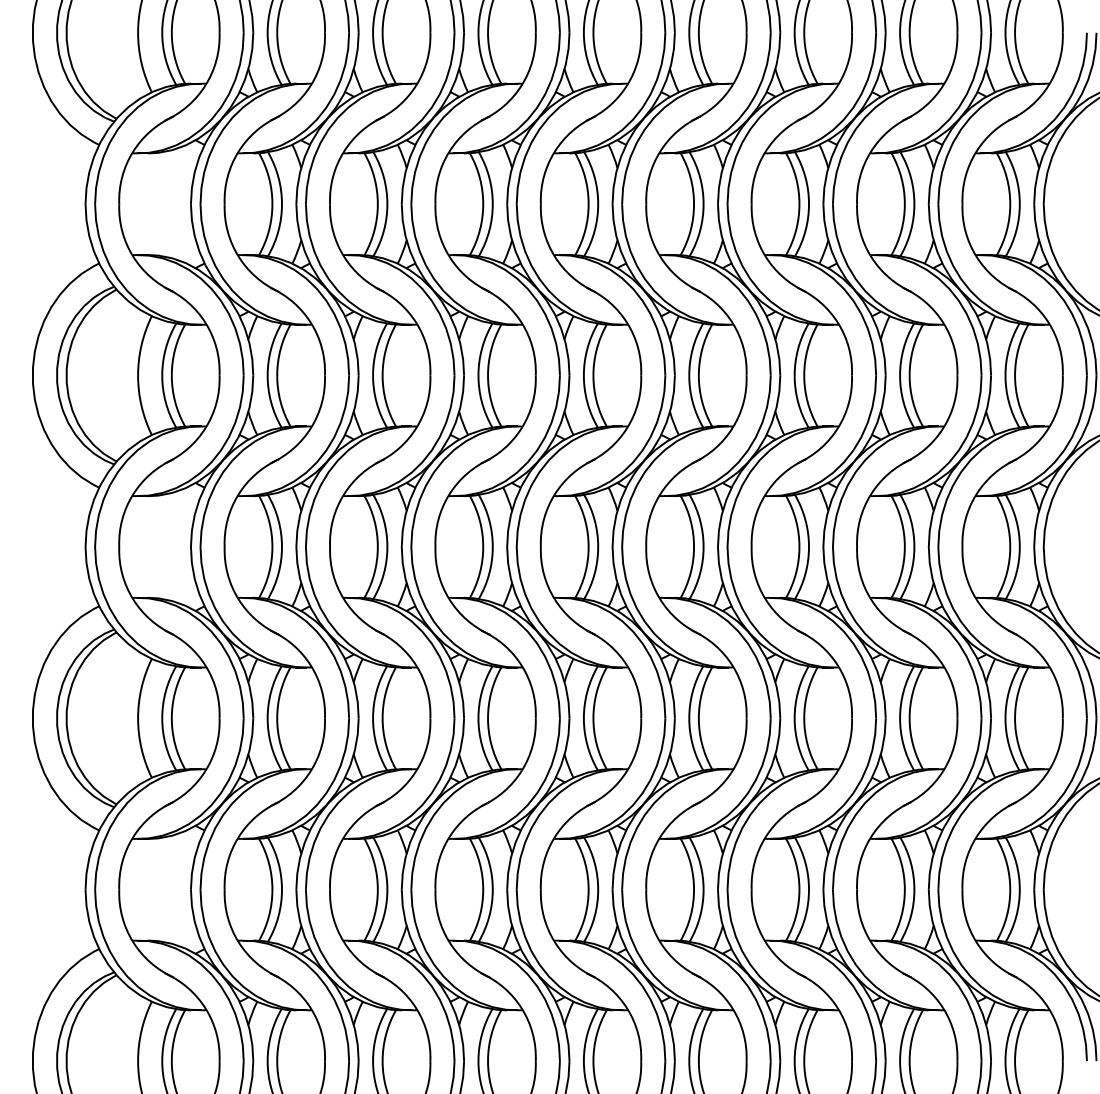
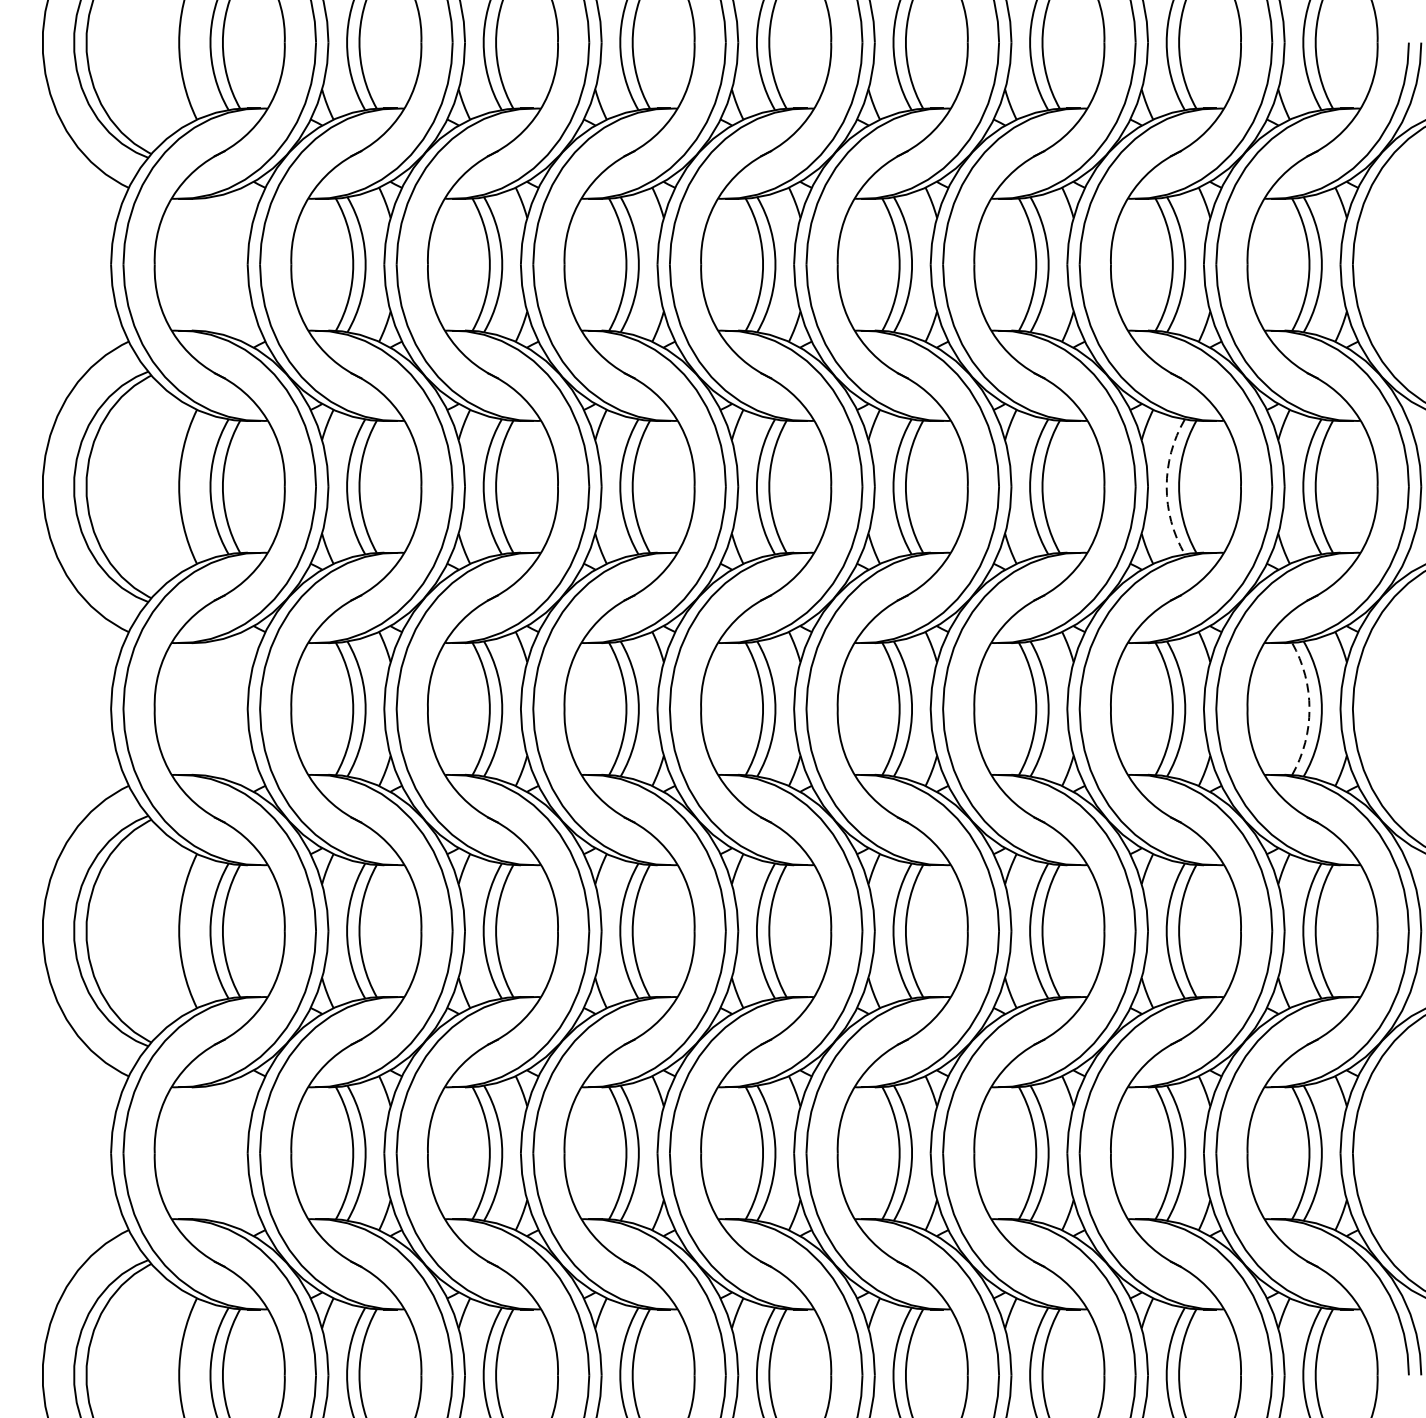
arc: (900, 375) -> (1167, 486), solid -> dashed
arc: (1010, 546) -> (1309, 708), solid -> dashed

